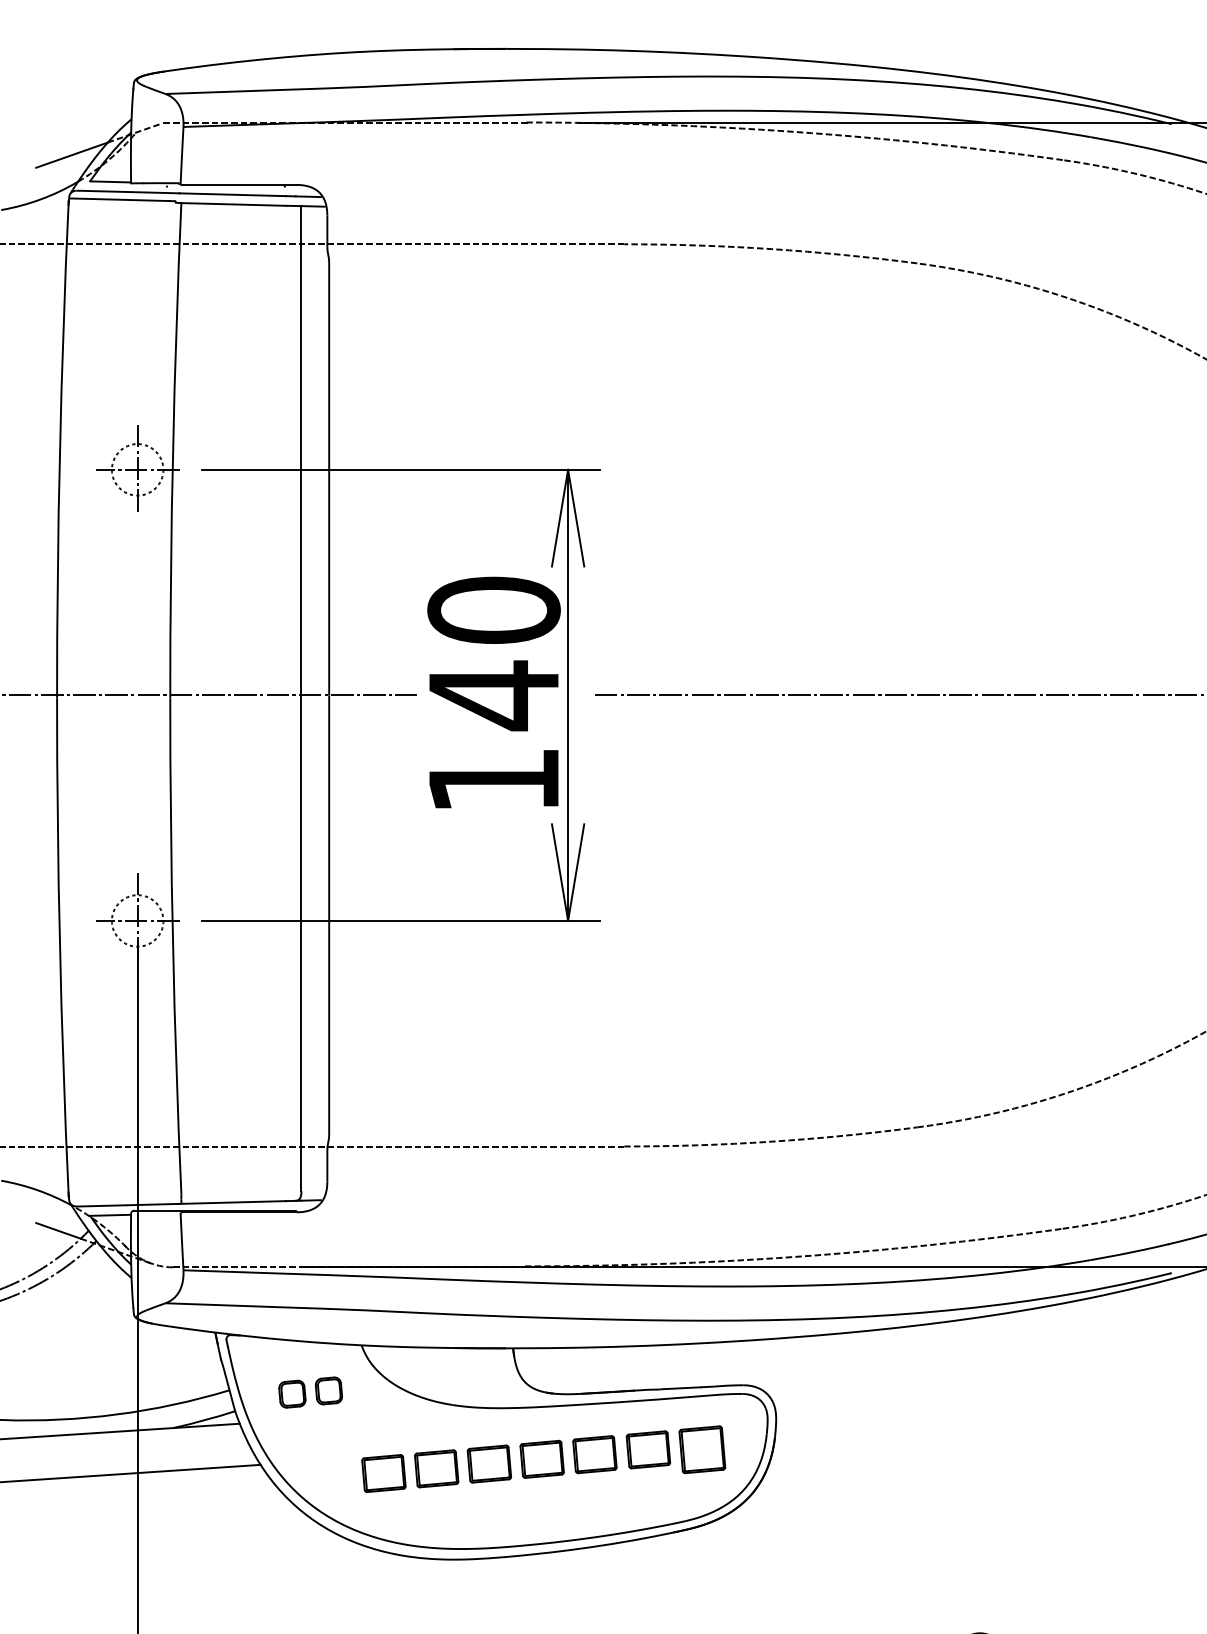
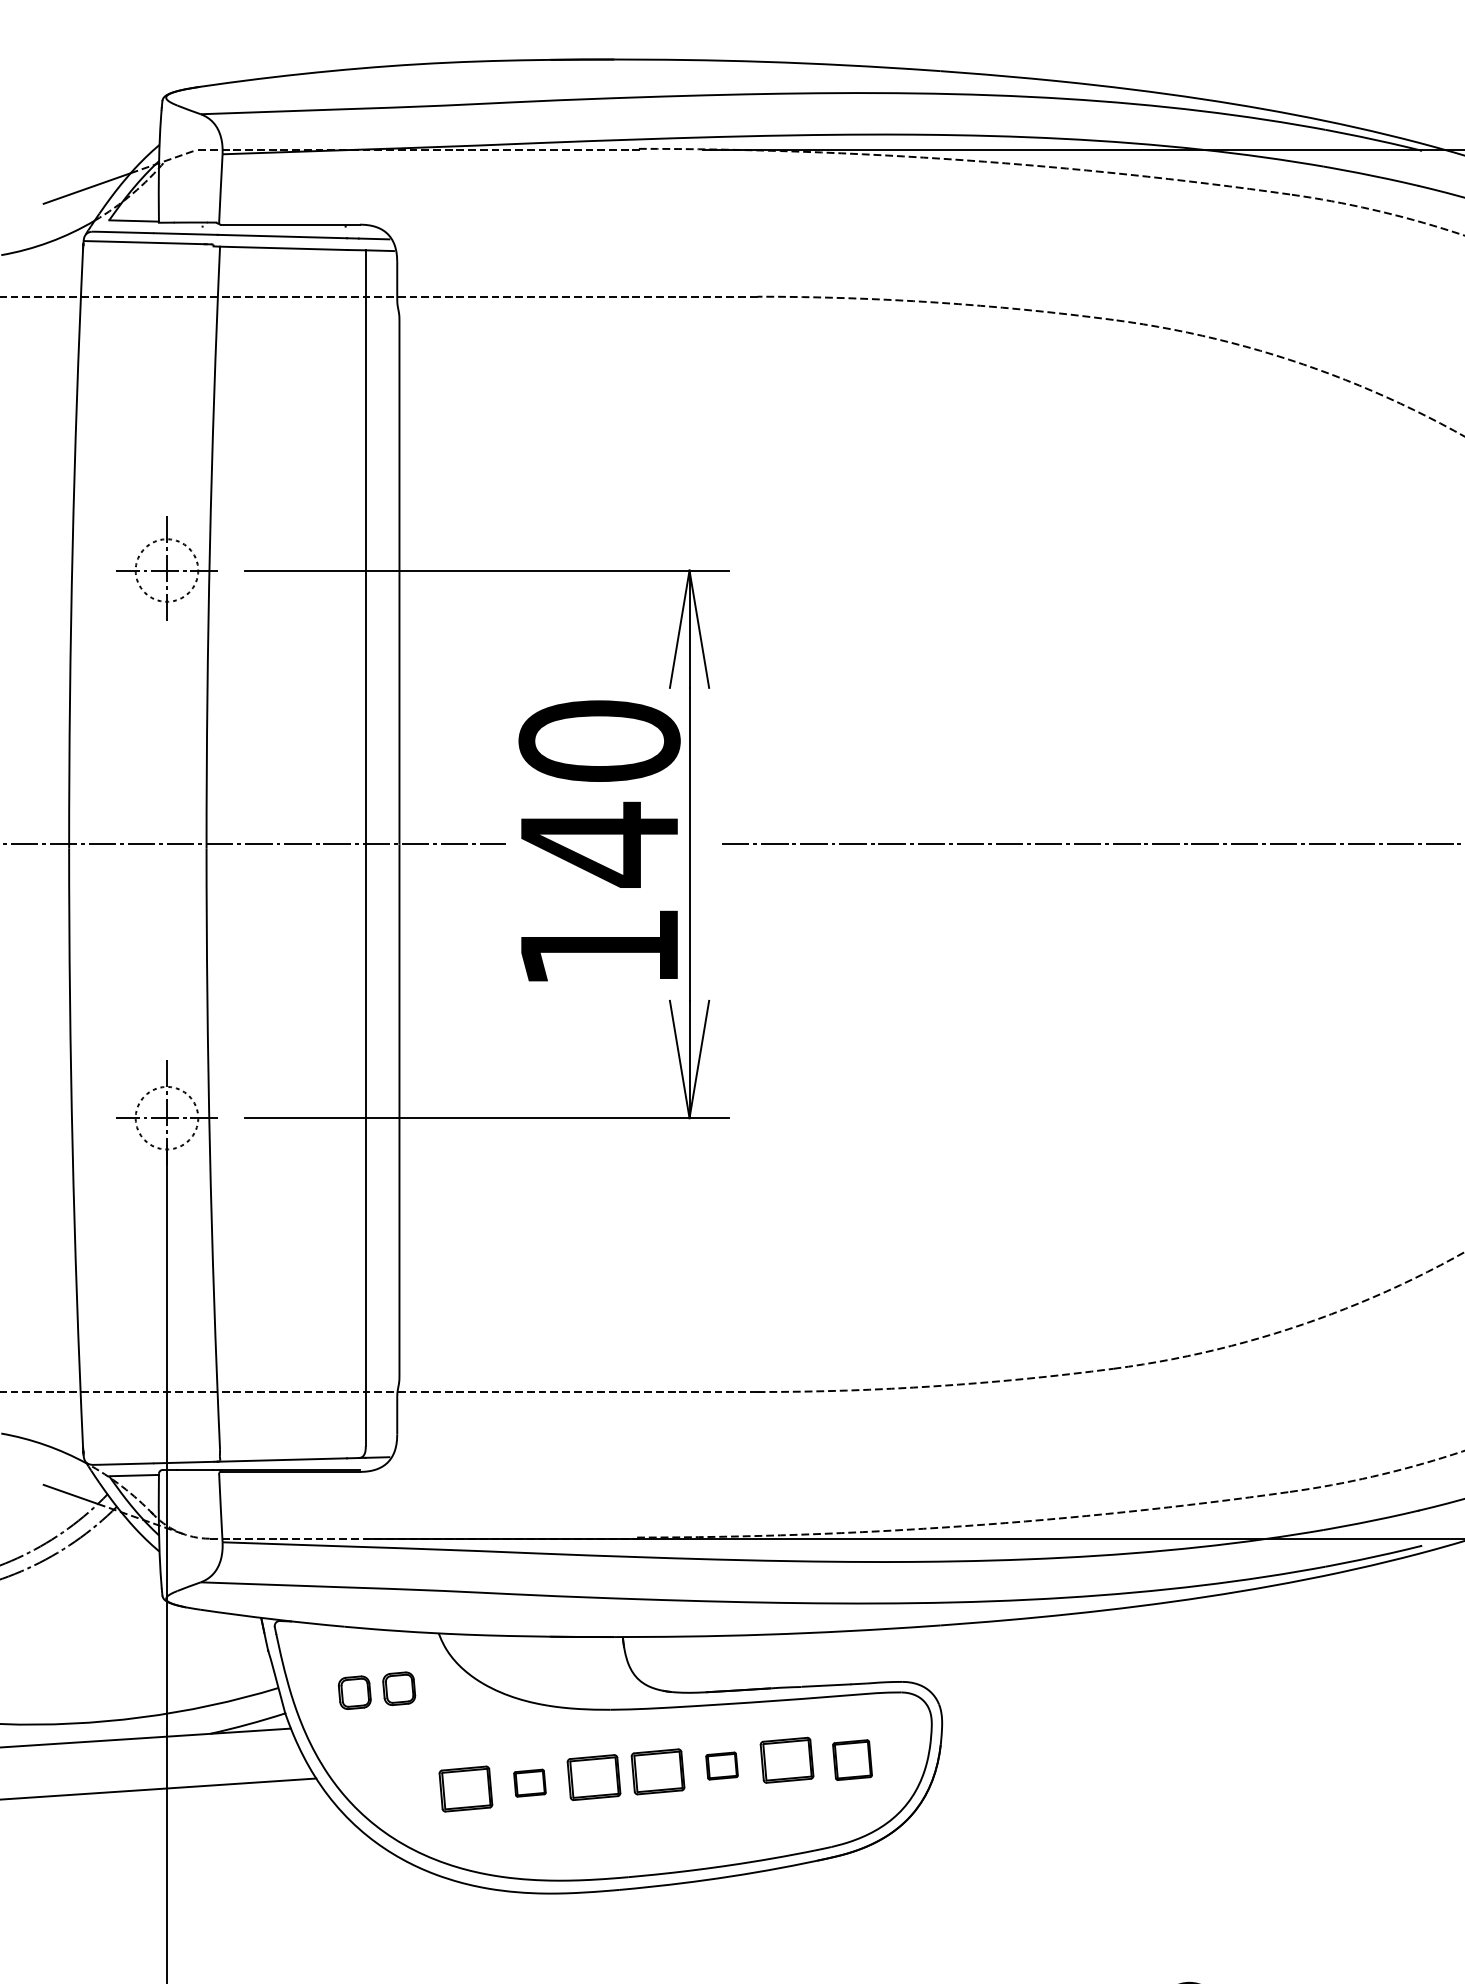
part: (702, 1449) -> (852, 1759), size x0.7
part: (594, 1454) -> (721, 1765), size x0.6
part: (436, 1468) -> (529, 1782), size x0.6

